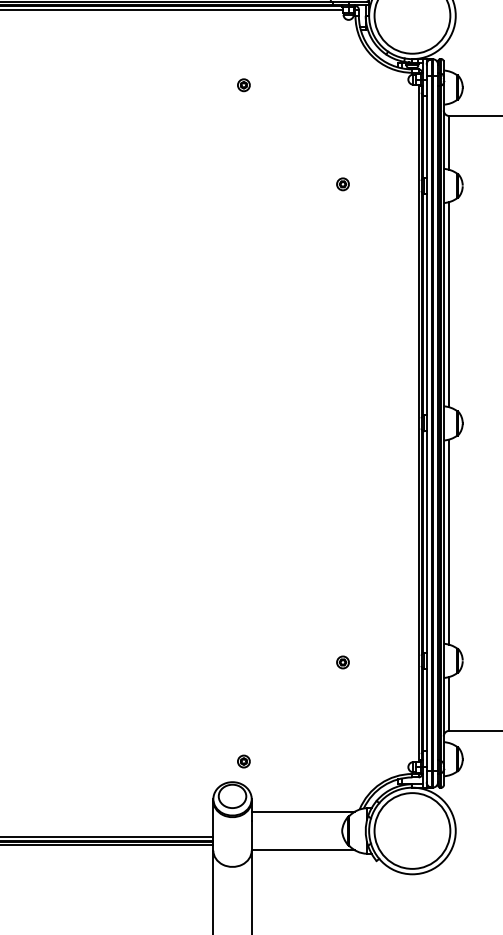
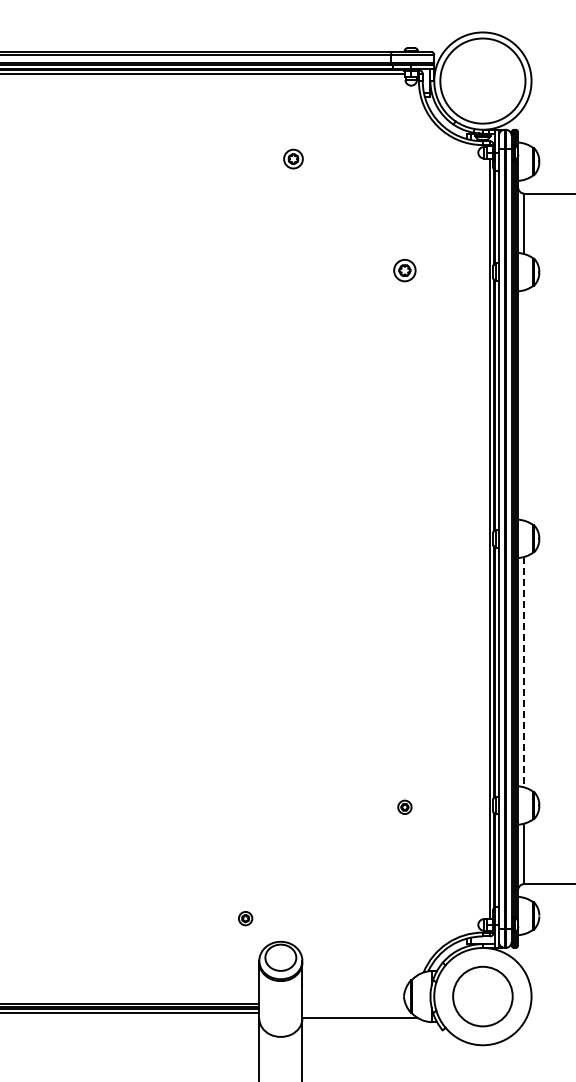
part: (243, 84) -> (293, 158), size x1.4
part: (342, 183) -> (404, 269), size x1.6
line: (449, 304) -> (524, 405), removed
line: (449, 542) -> (524, 672), solid -> dashed
part: (243, 761) -> (245, 918), moved
line: (303, 812) -> (360, 975), removed
circle: (412, 830) -> (482, 996), size x0.7

